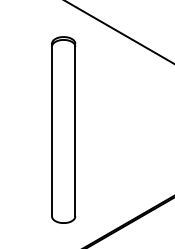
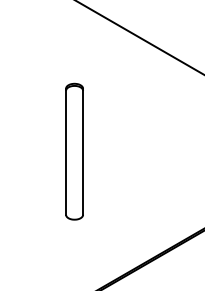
part: (63, 129) -> (74, 151), size x0.62

